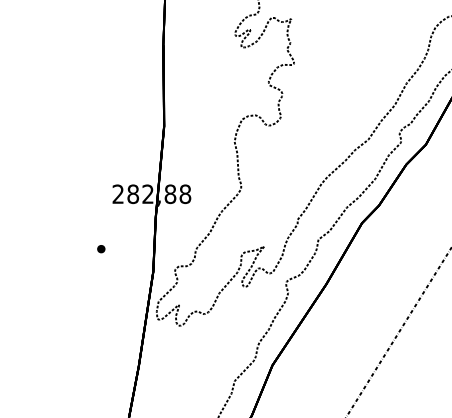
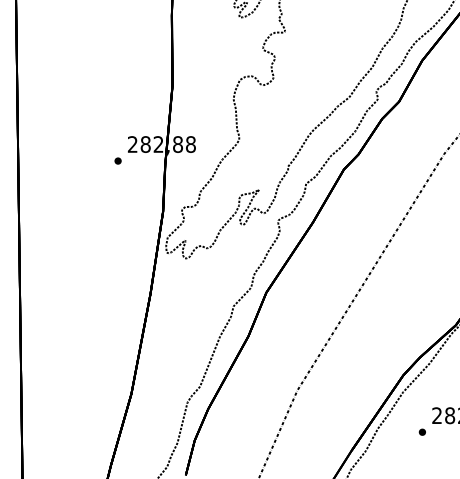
part: (100, 248) -> (117, 160), moved

